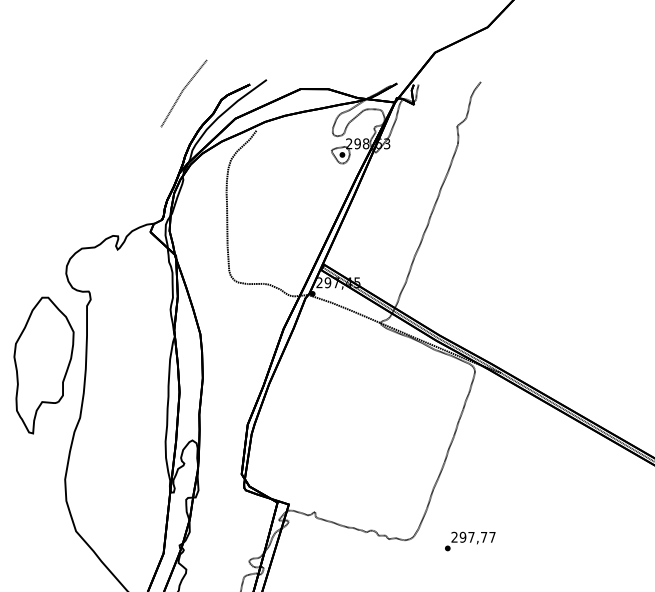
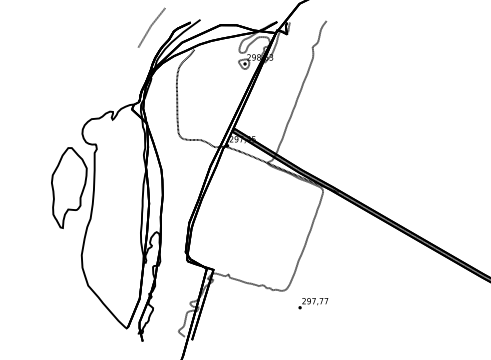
text: (470, 541) -> (313, 303), moved

